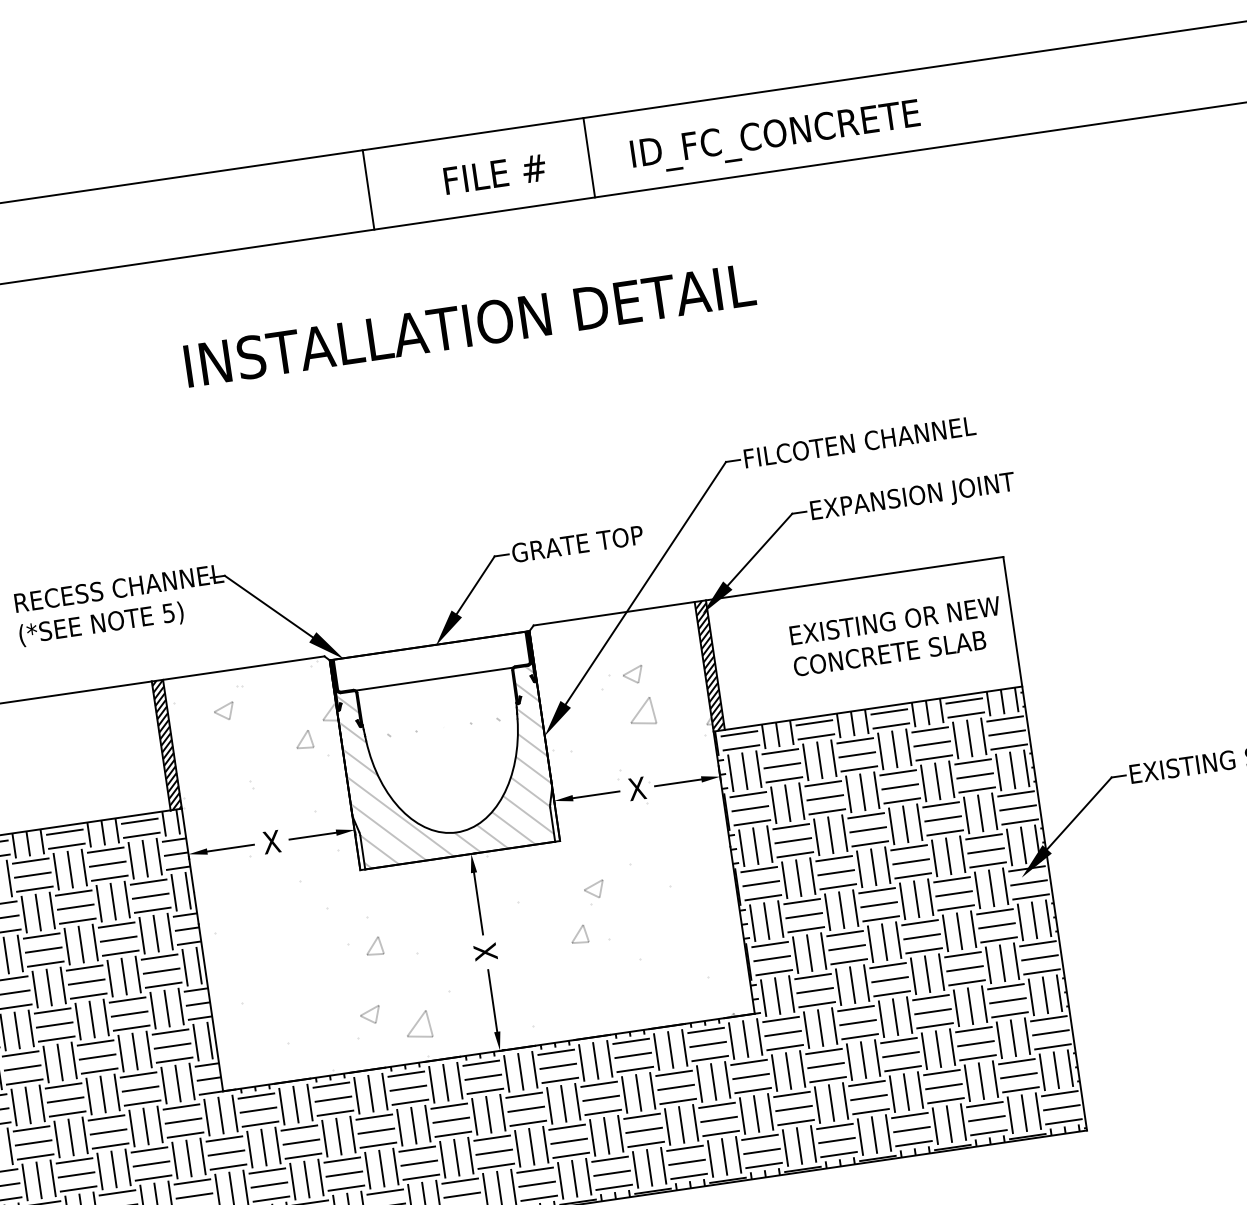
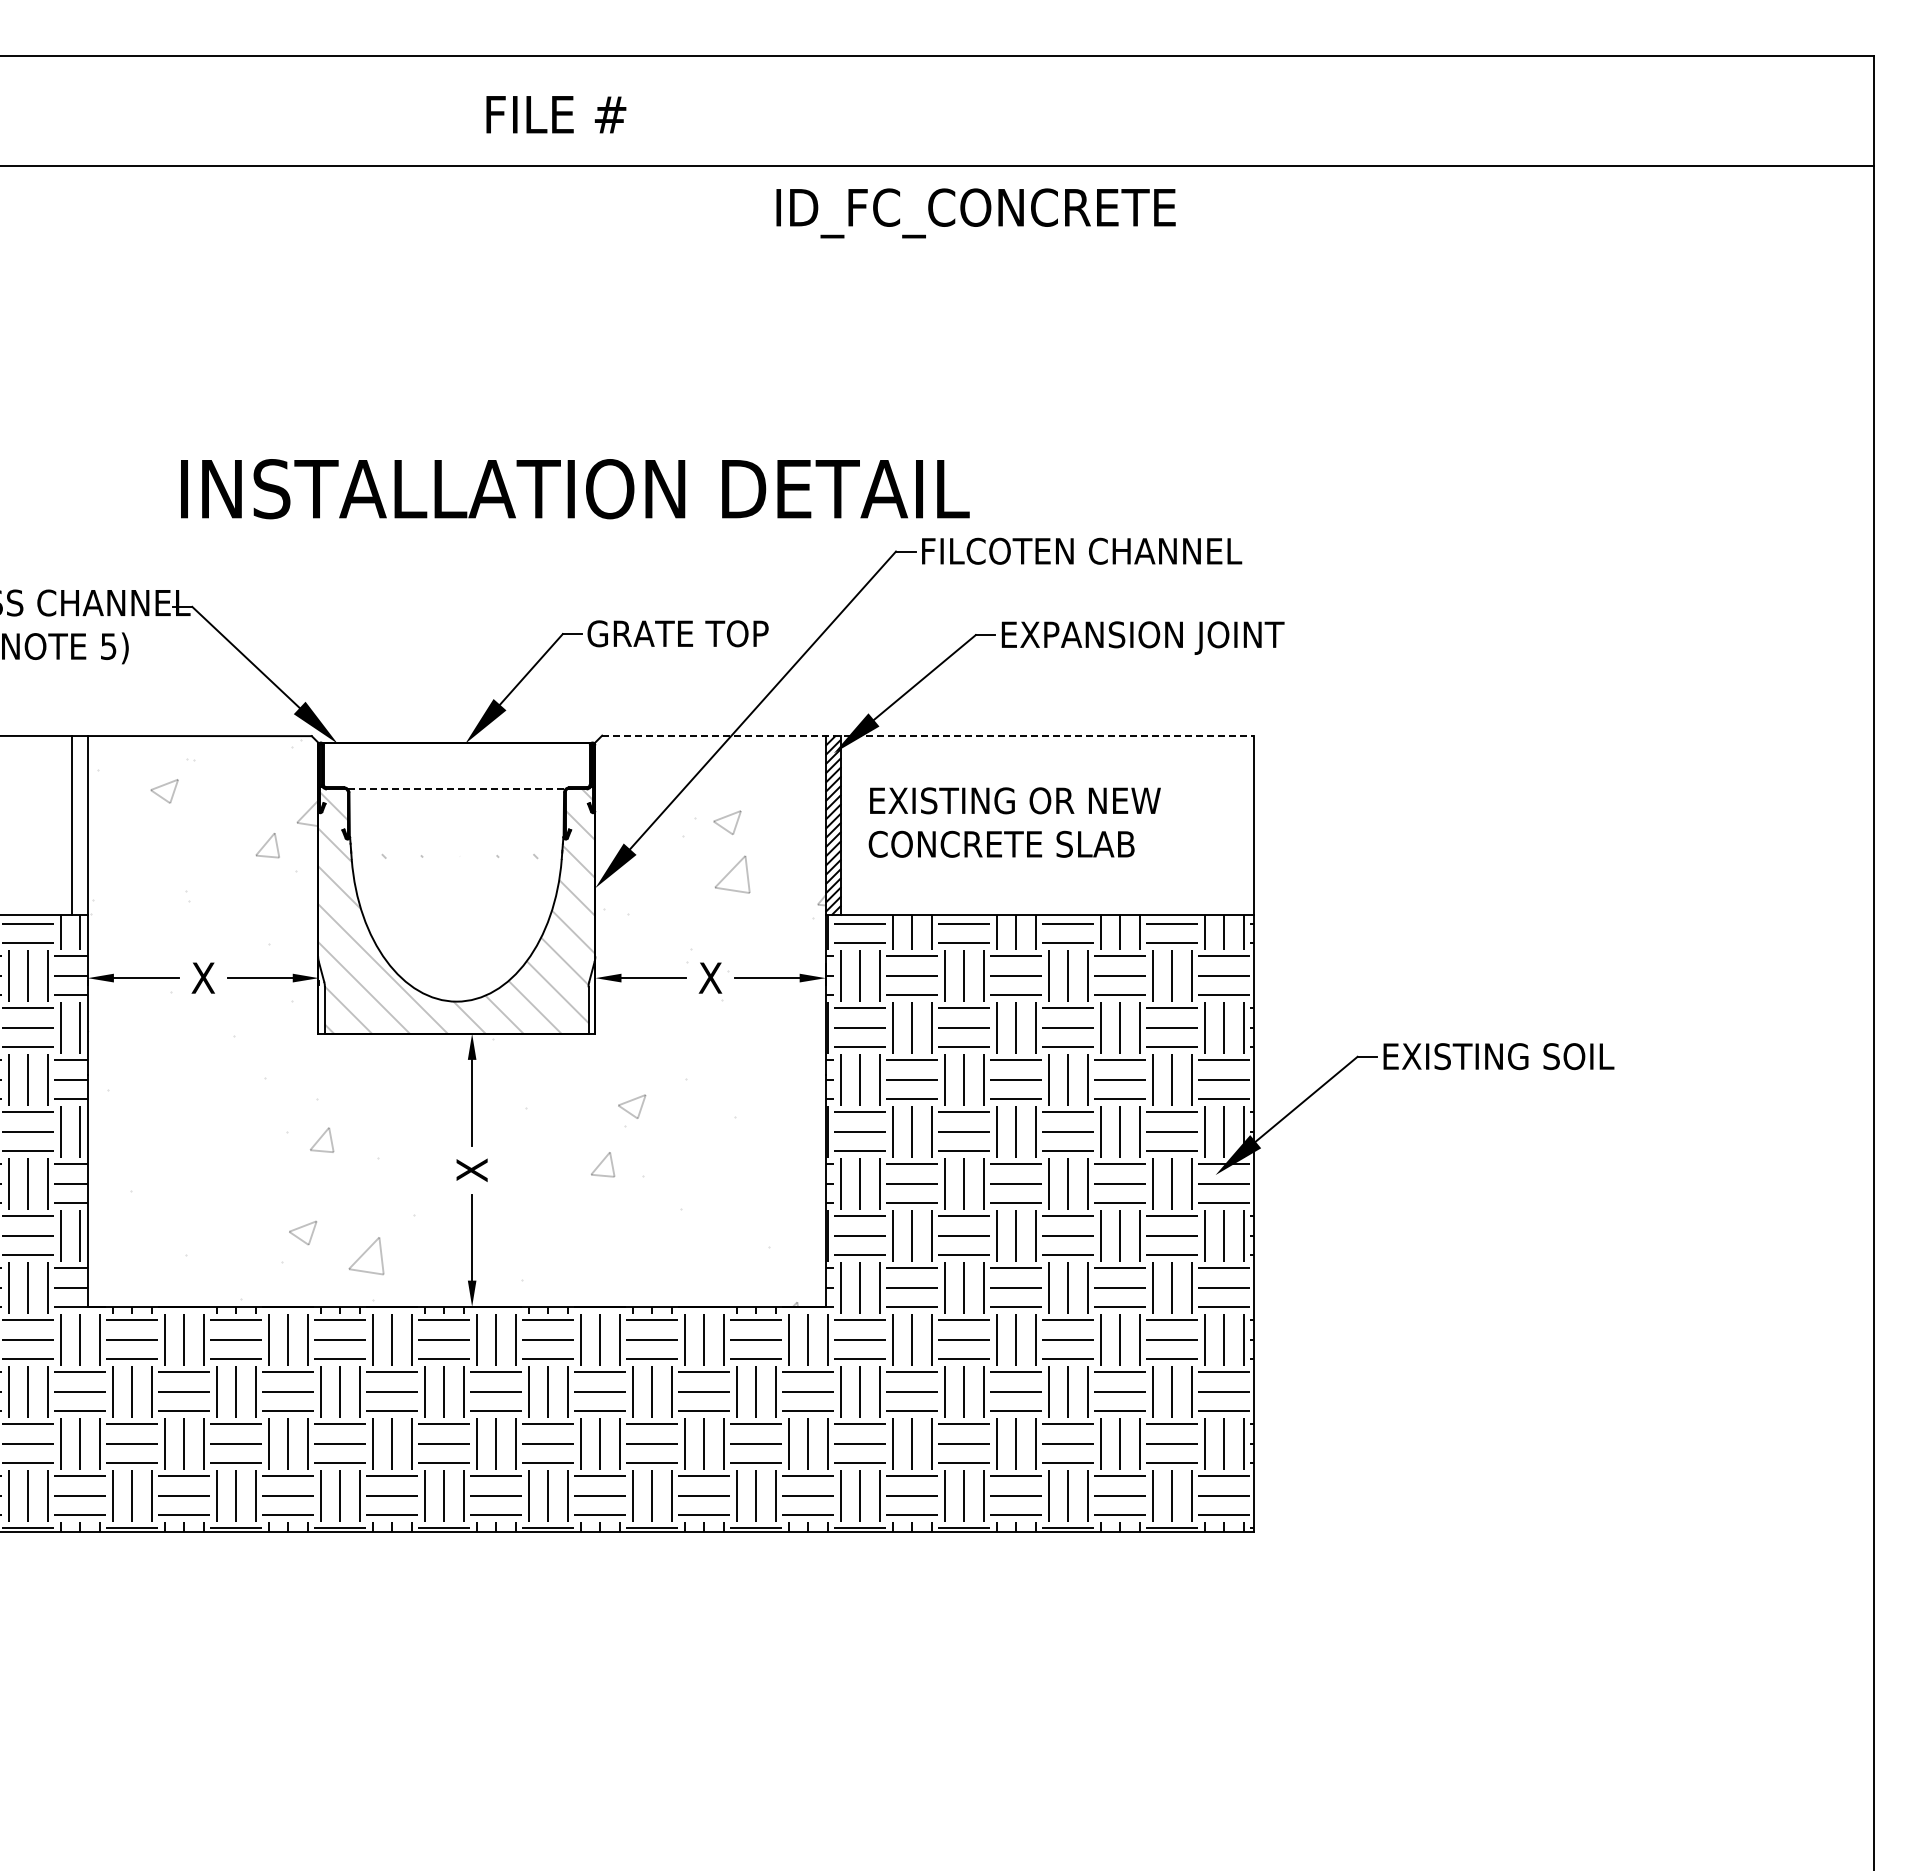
text: (775, 137) -> (975, 213), moved
line: (589, 157) -> (770, 110), removed
text: (495, 174) -> (556, 114), moved
line: (368, 189) -> (464, 110), removed
text: (470, 325) -> (575, 489), moved
line: (768, 591) -> (928, 735), solid -> dashed
text: (896, 636) -> (1014, 822), moved
line: (437, 678) -> (460, 788), solid -> dashed
hatch: (166, 745) -> (79, 825), removed

